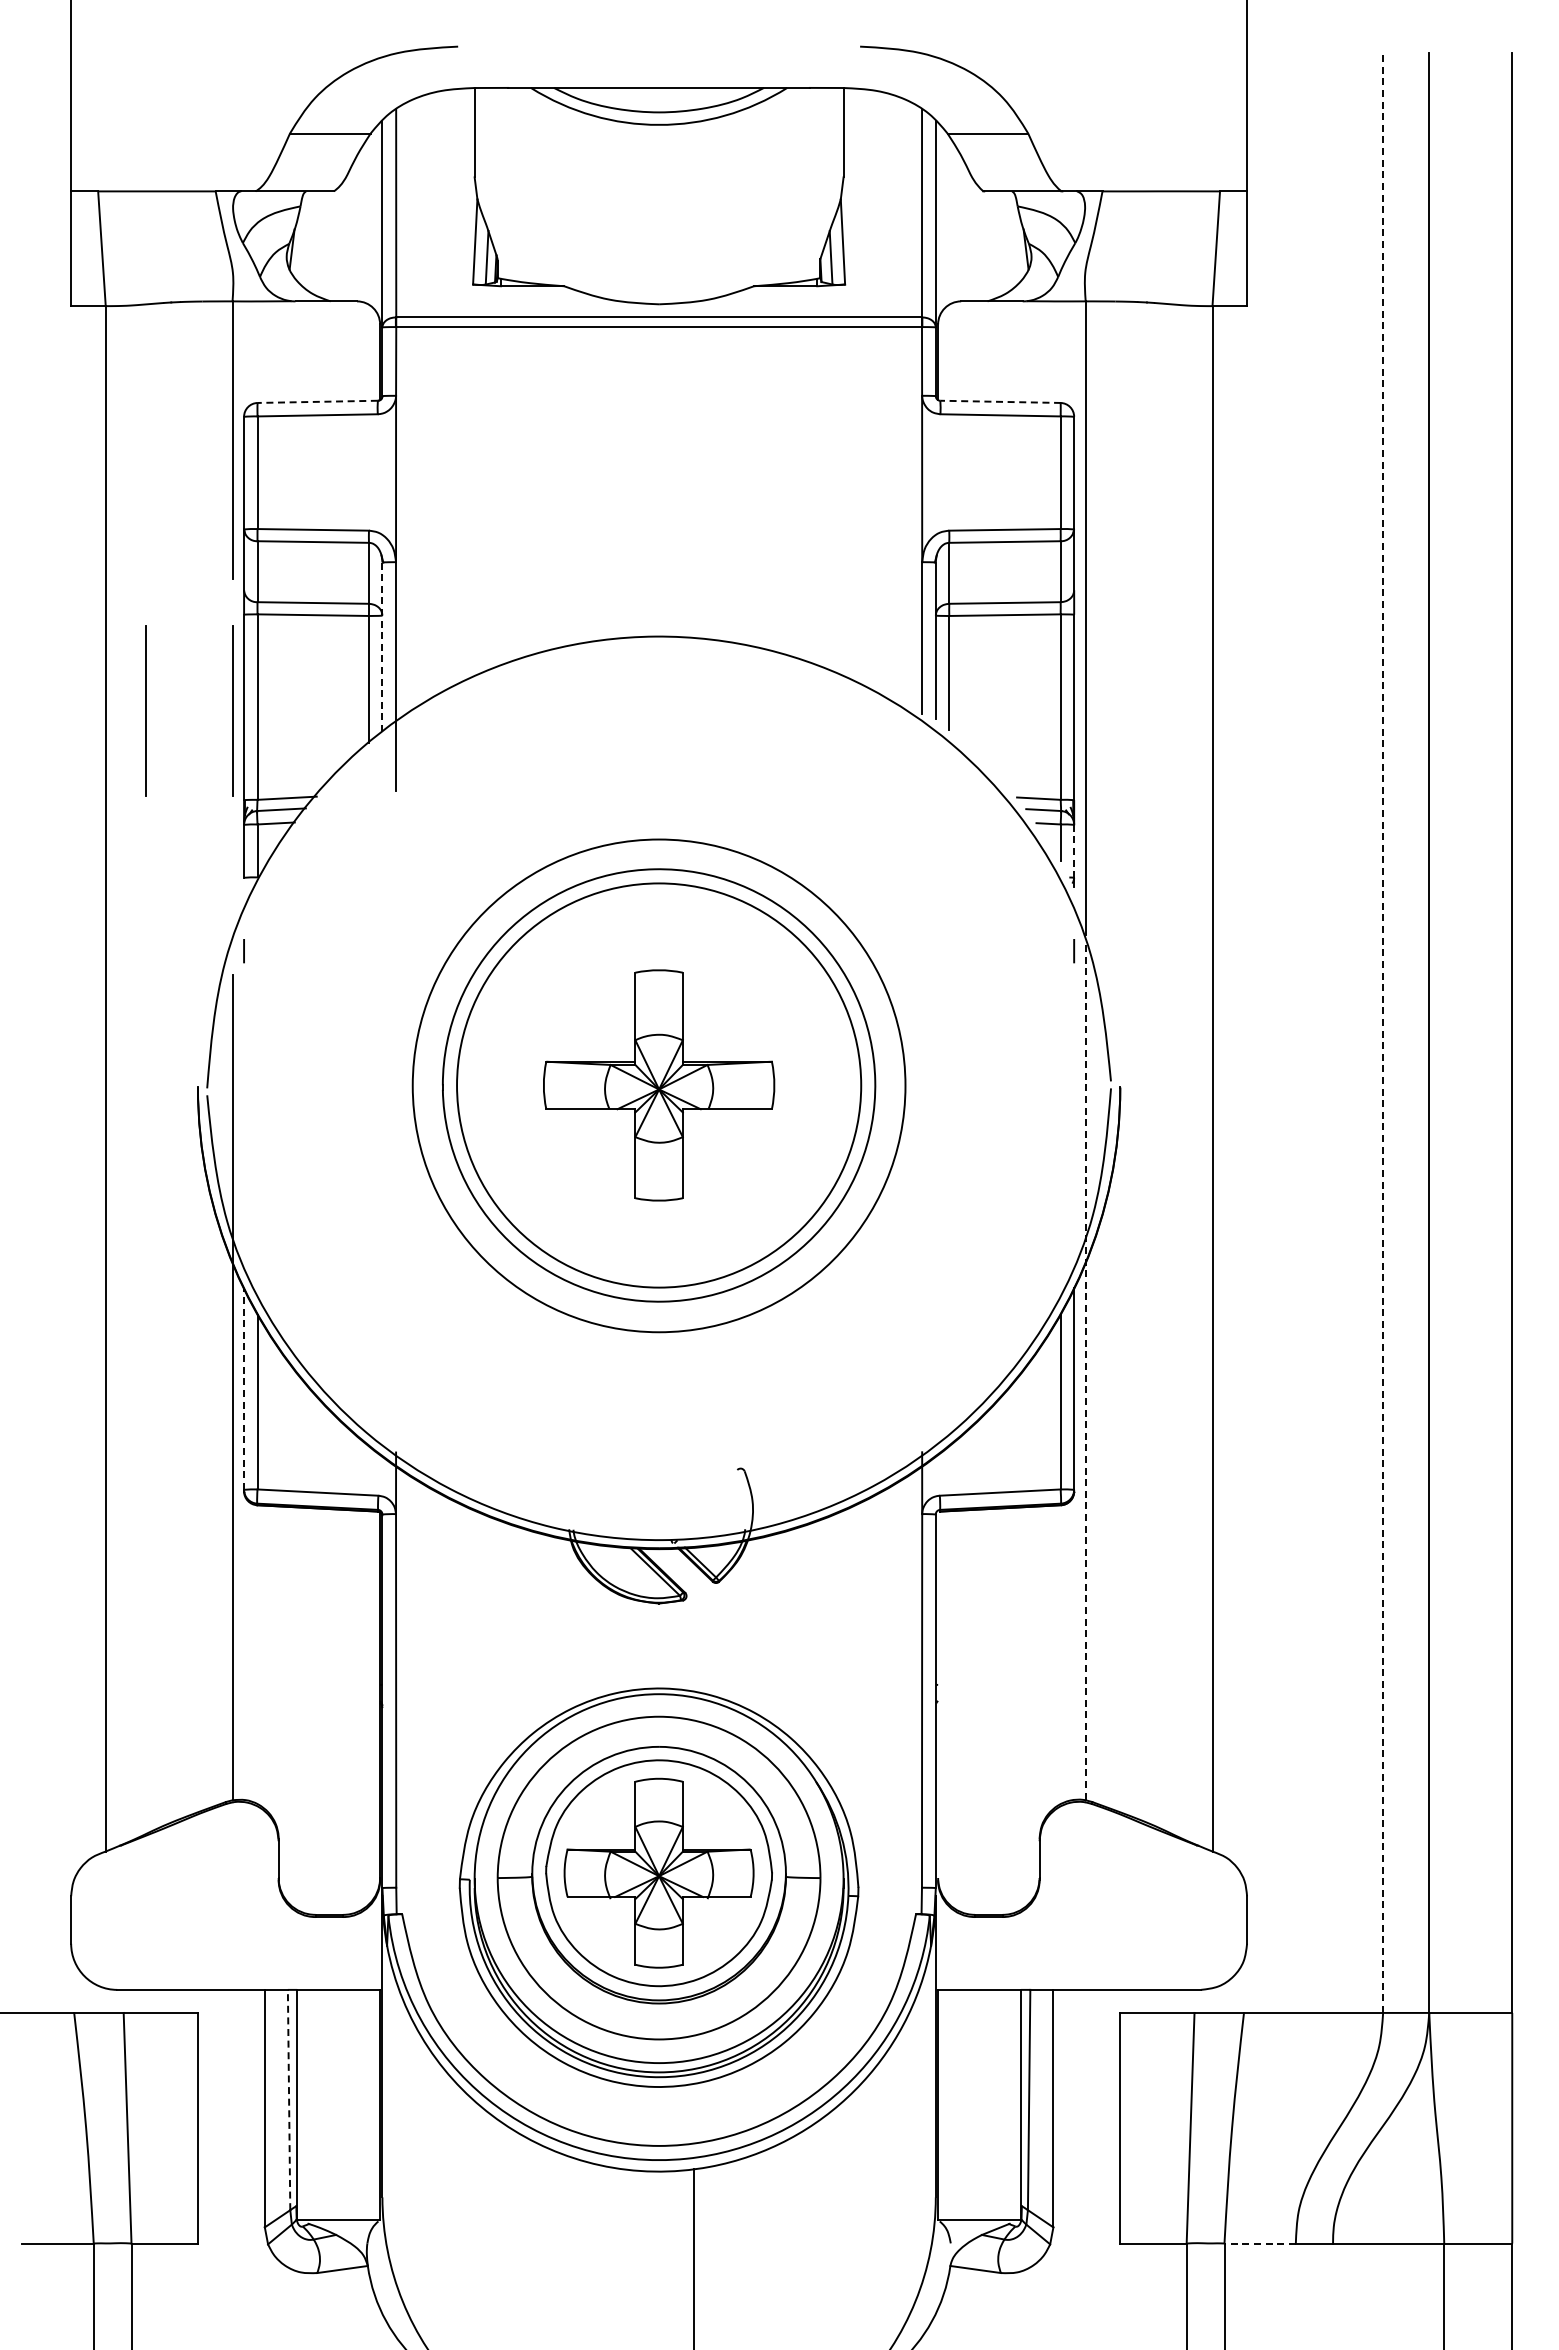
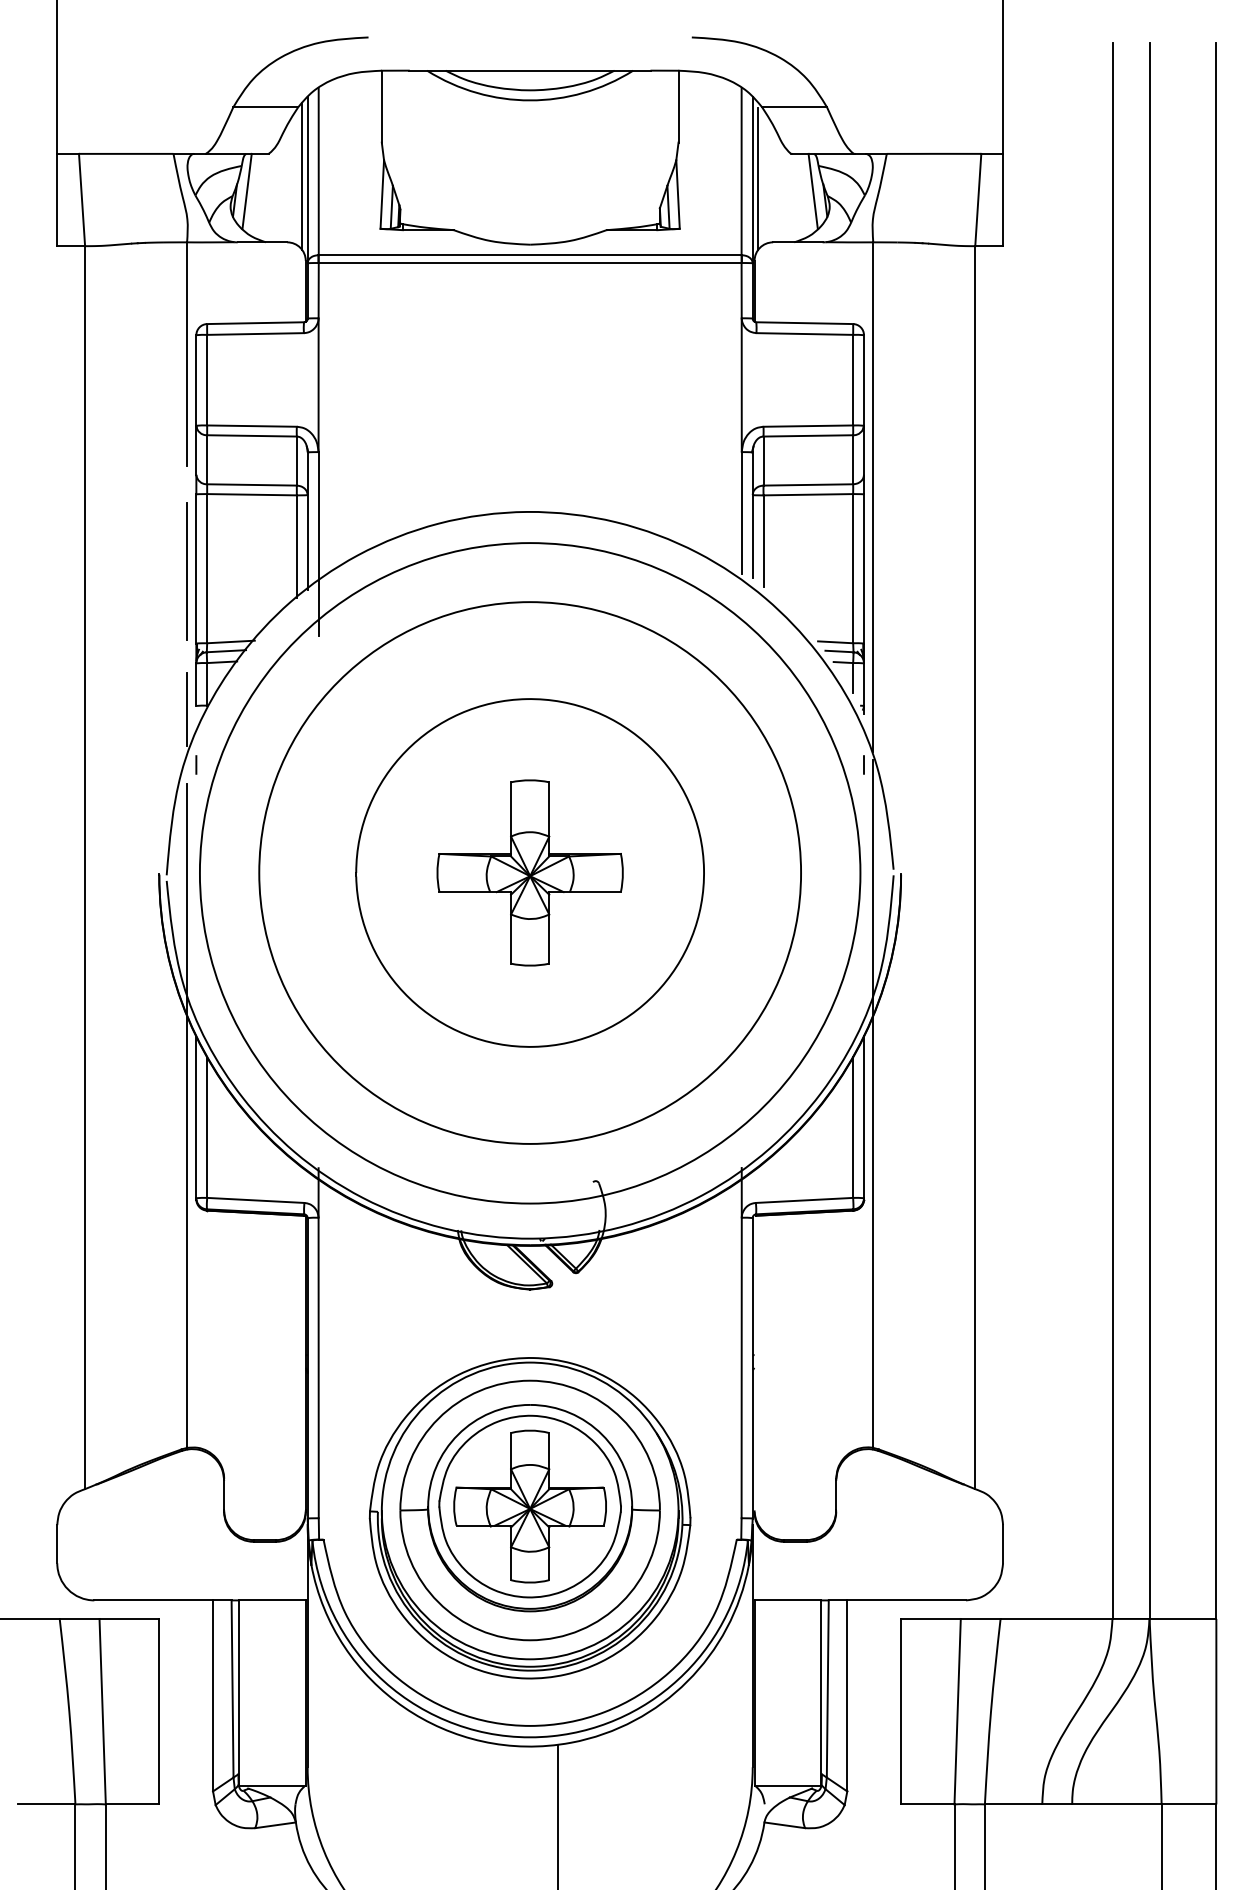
line: (375, 219) -> (302, 176), added
line: (942, 221) -> (758, 178), added
line: (306, 237) -> (246, 190), added
line: (1010, 237) -> (812, 190), added
line: (317, 401) -> (255, 322), dashed -> solid
line: (1000, 401) -> (804, 322), dashed -> solid
line: (382, 648) -> (307, 521), dashed -> solid
line: (145, 710) -> (117, 571), removed
line: (1074, 851) -> (864, 684), dashed -> solid
line: (232, 881) -> (187, 708), added
line: (1383, 1033) -> (1112, 831), dashed -> solid
circle: (658, 1085) -> (529, 873), size x1.67
circle: (658, 1085) -> (529, 873), size x1.67
line: (1085, 1372) -> (873, 1103), dashed -> solid
line: (244, 1388) -> (196, 1116), dashed -> solid
line: (289, 2099) -> (232, 1688), dashed -> solid
line: (1260, 2243) -> (1013, 1804), dashed -> solid

